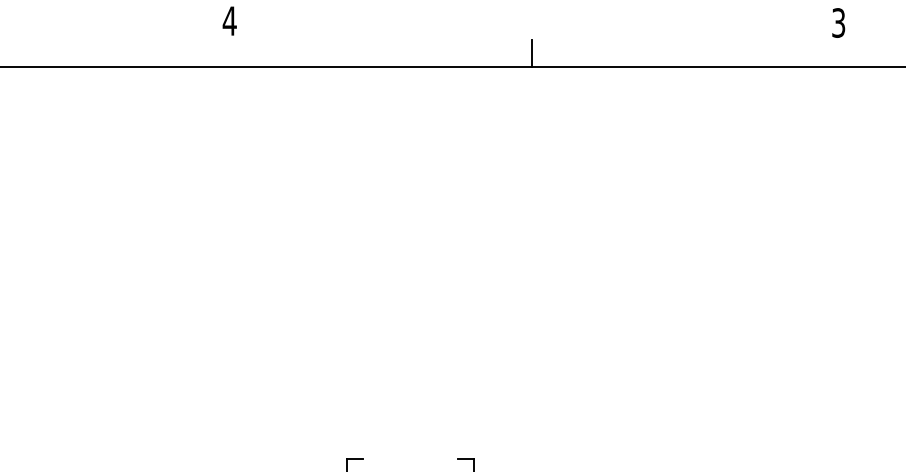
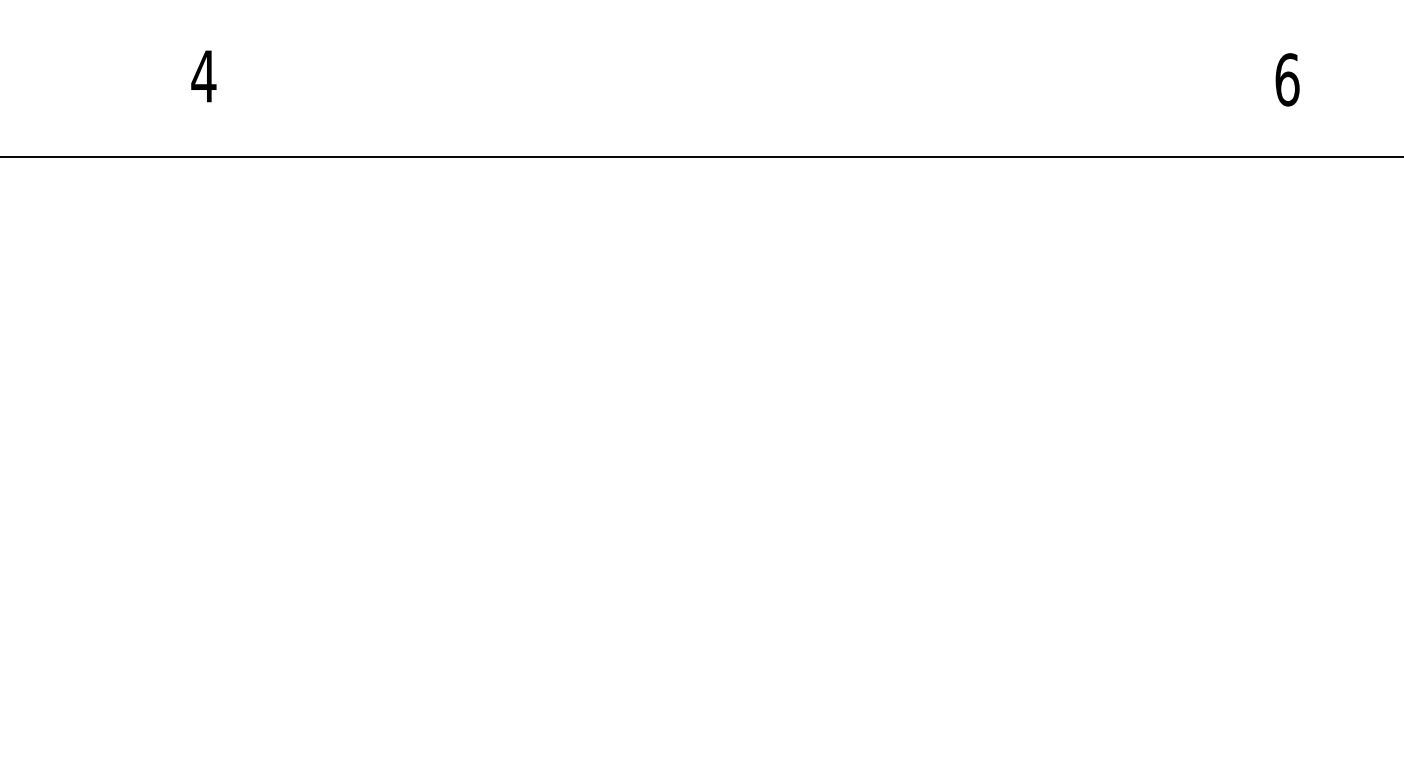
text: (838, 22) -> (1287, 78), 3 -> 6
line: (532, 53) -> (742, 134), removed

